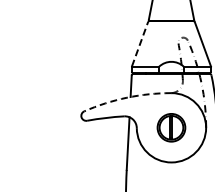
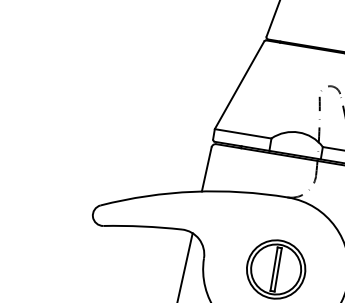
line: (140, 44) -> (240, 85), dashed -> solid
arc: (126, 97) -> (193, 191), dashed -> solid

